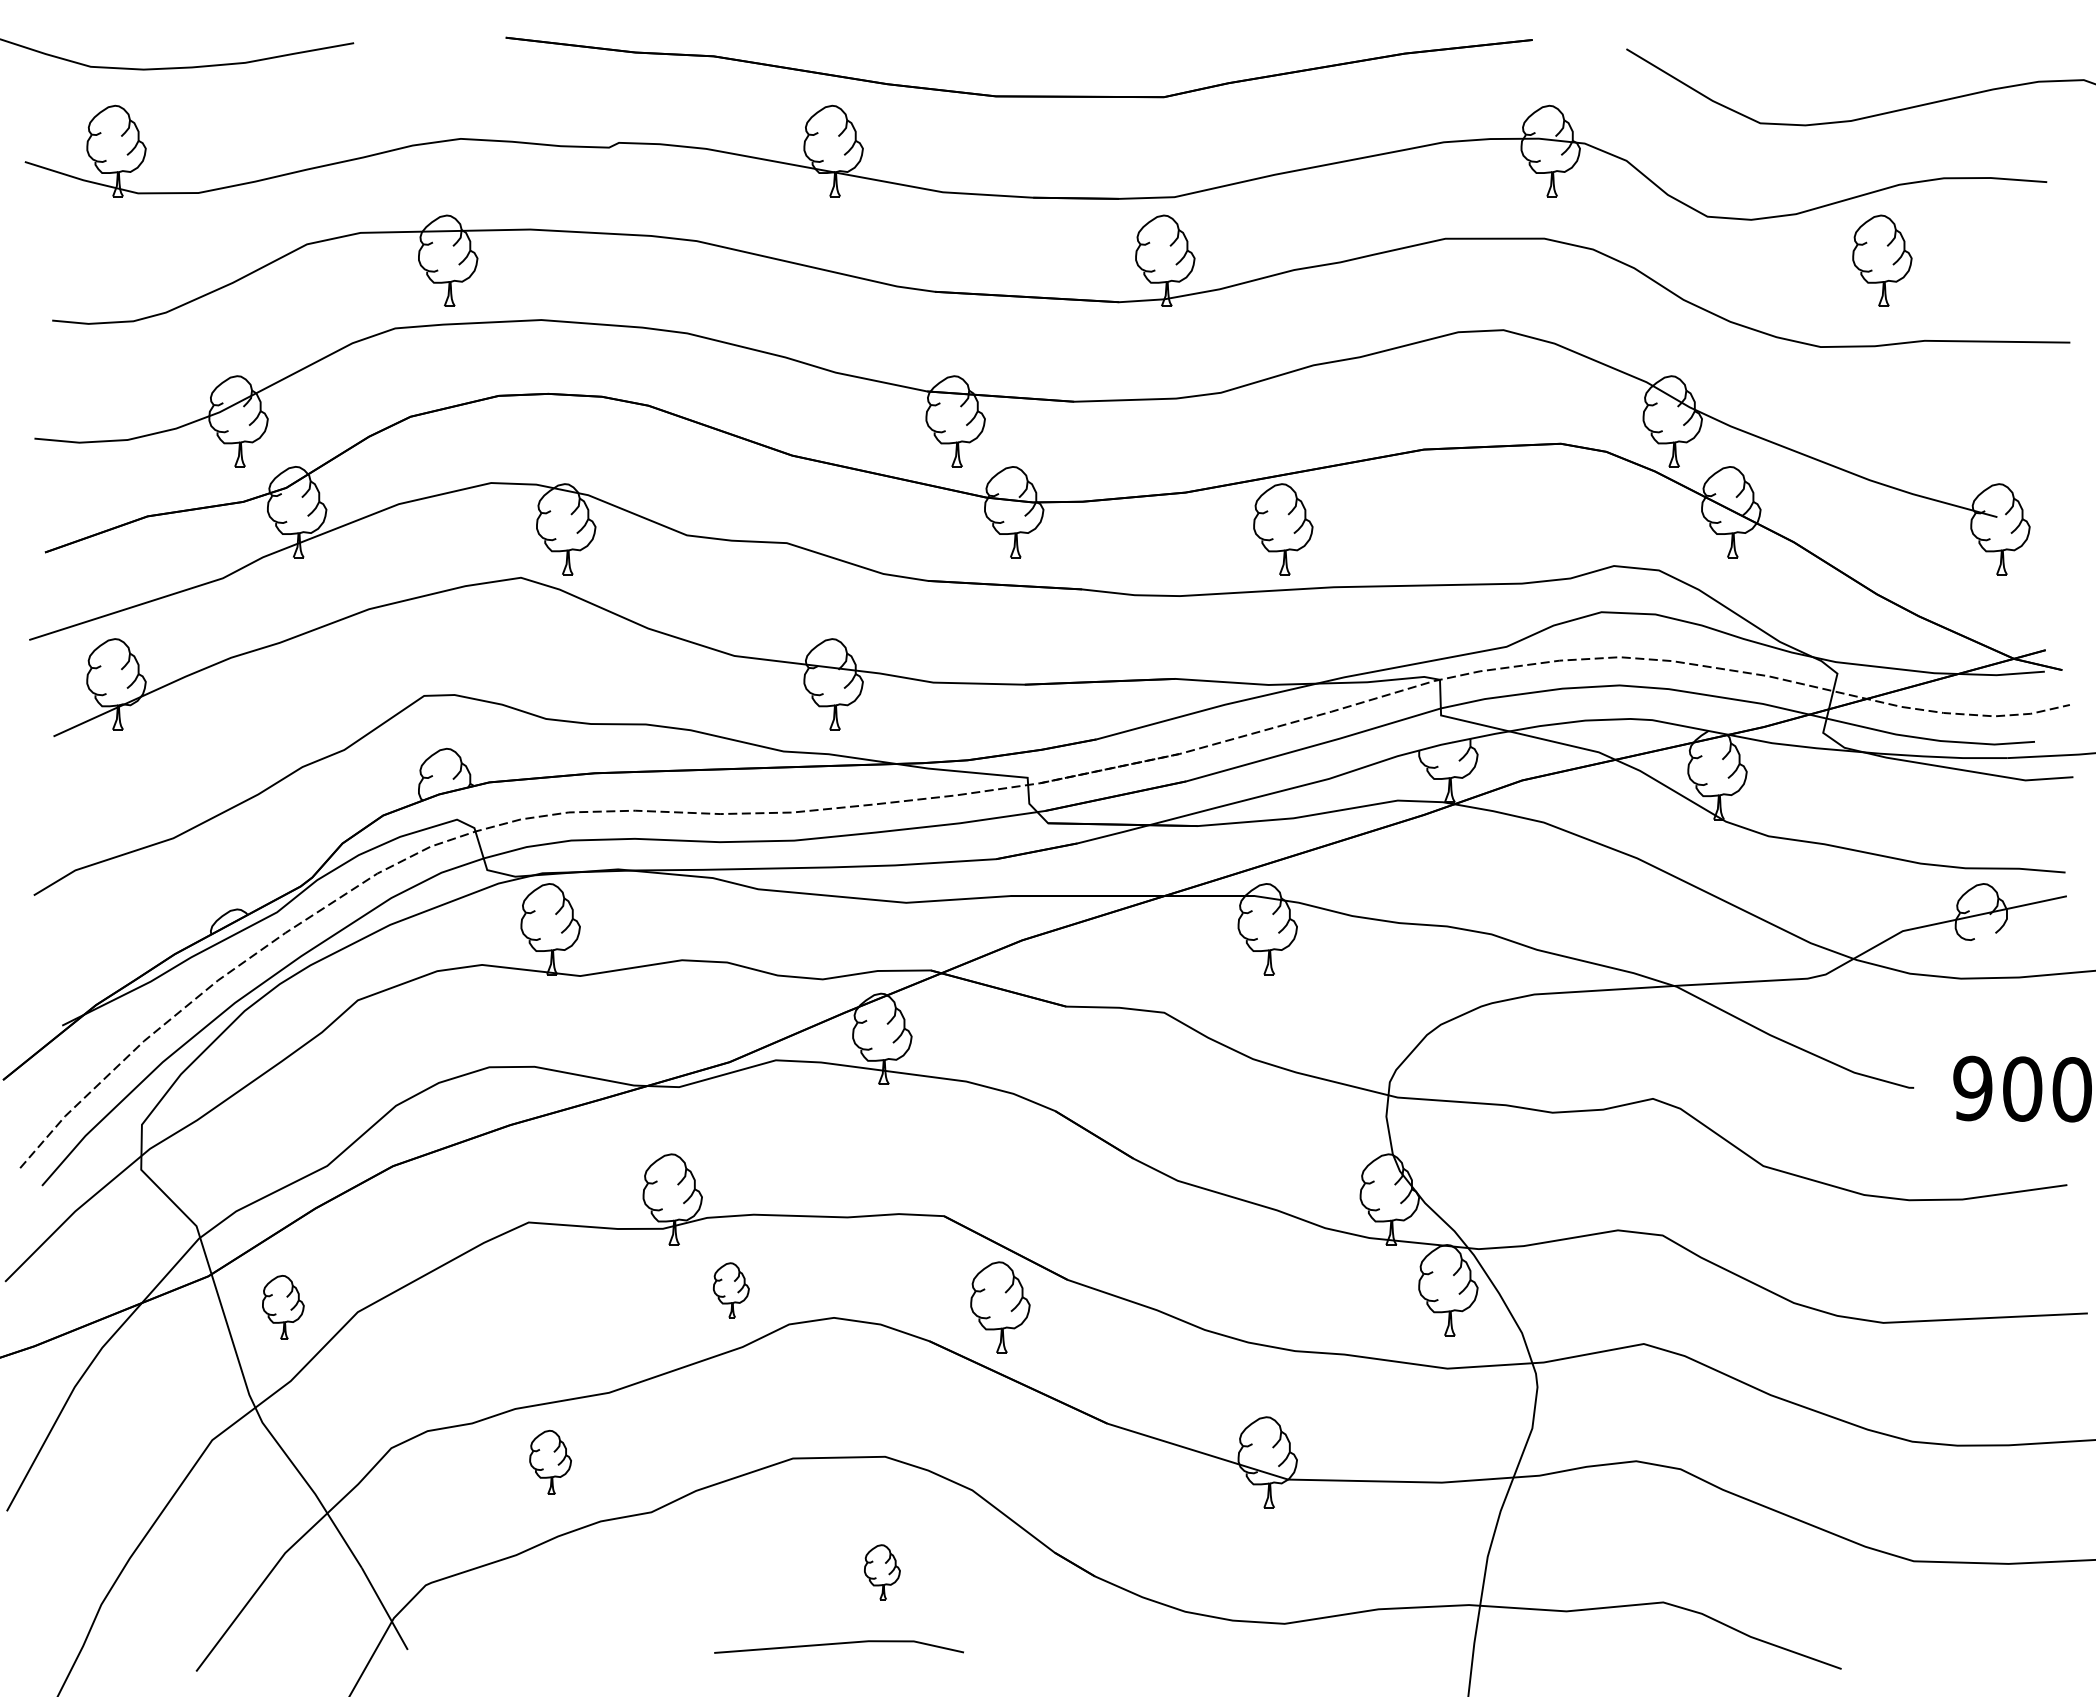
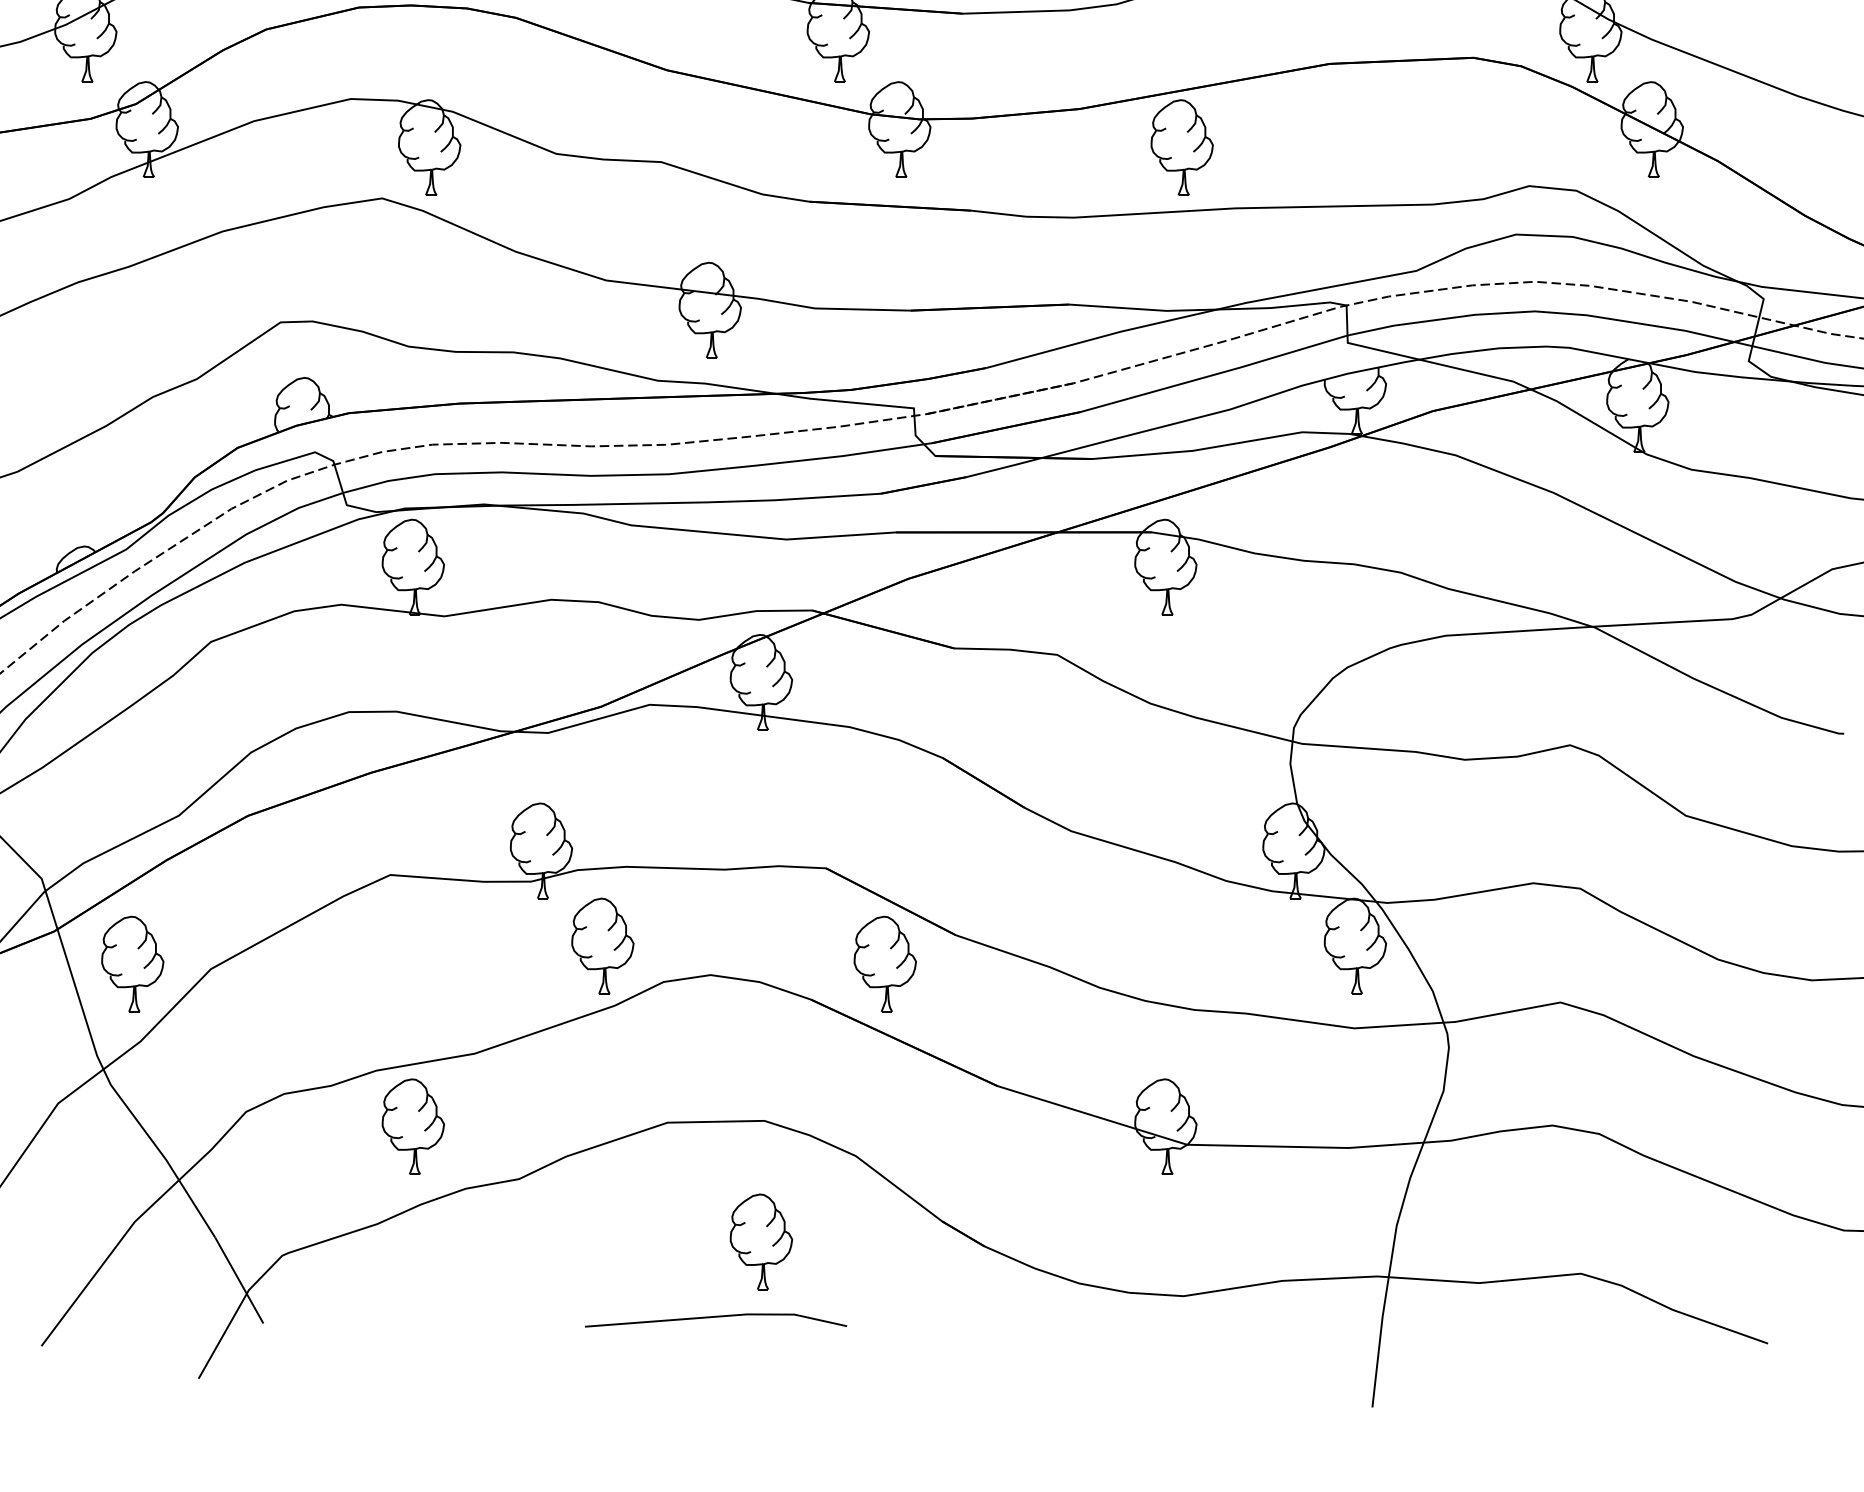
part: (731, 1290) -> (603, 946), size x1.67
part: (283, 1307) -> (132, 964), size x1.43
part: (550, 1462) -> (413, 1126), size x1.43
part: (882, 1572) -> (761, 1242), size x1.67

